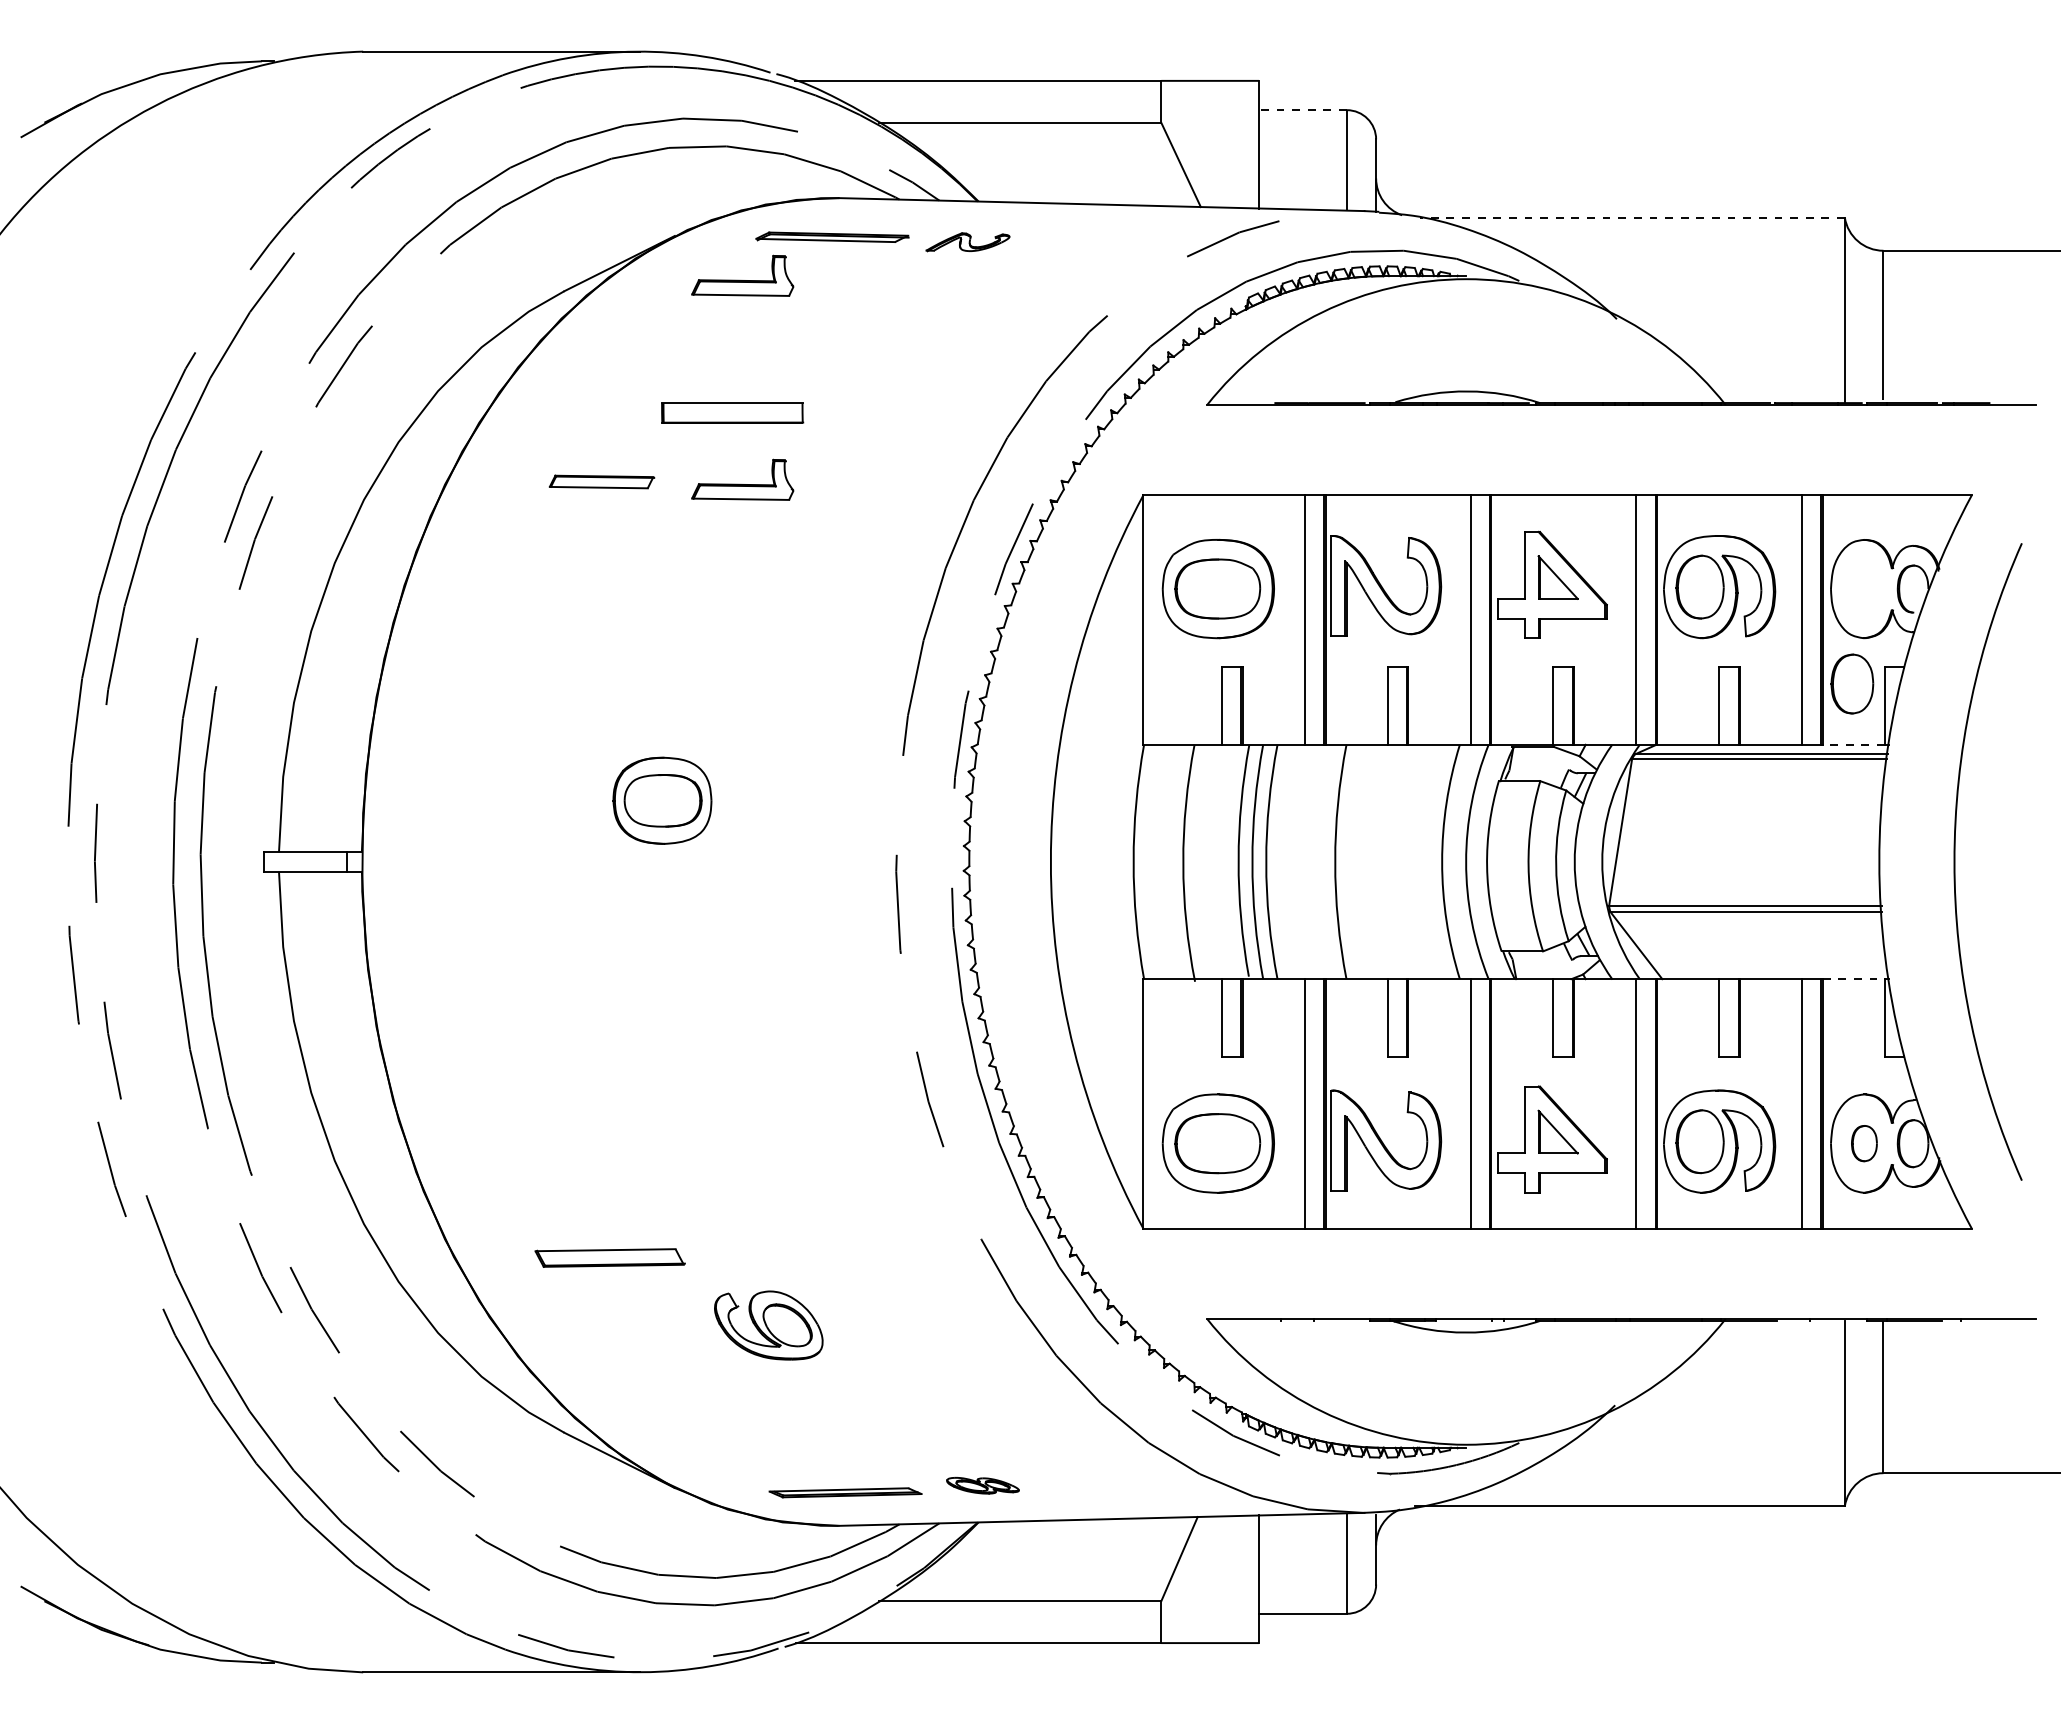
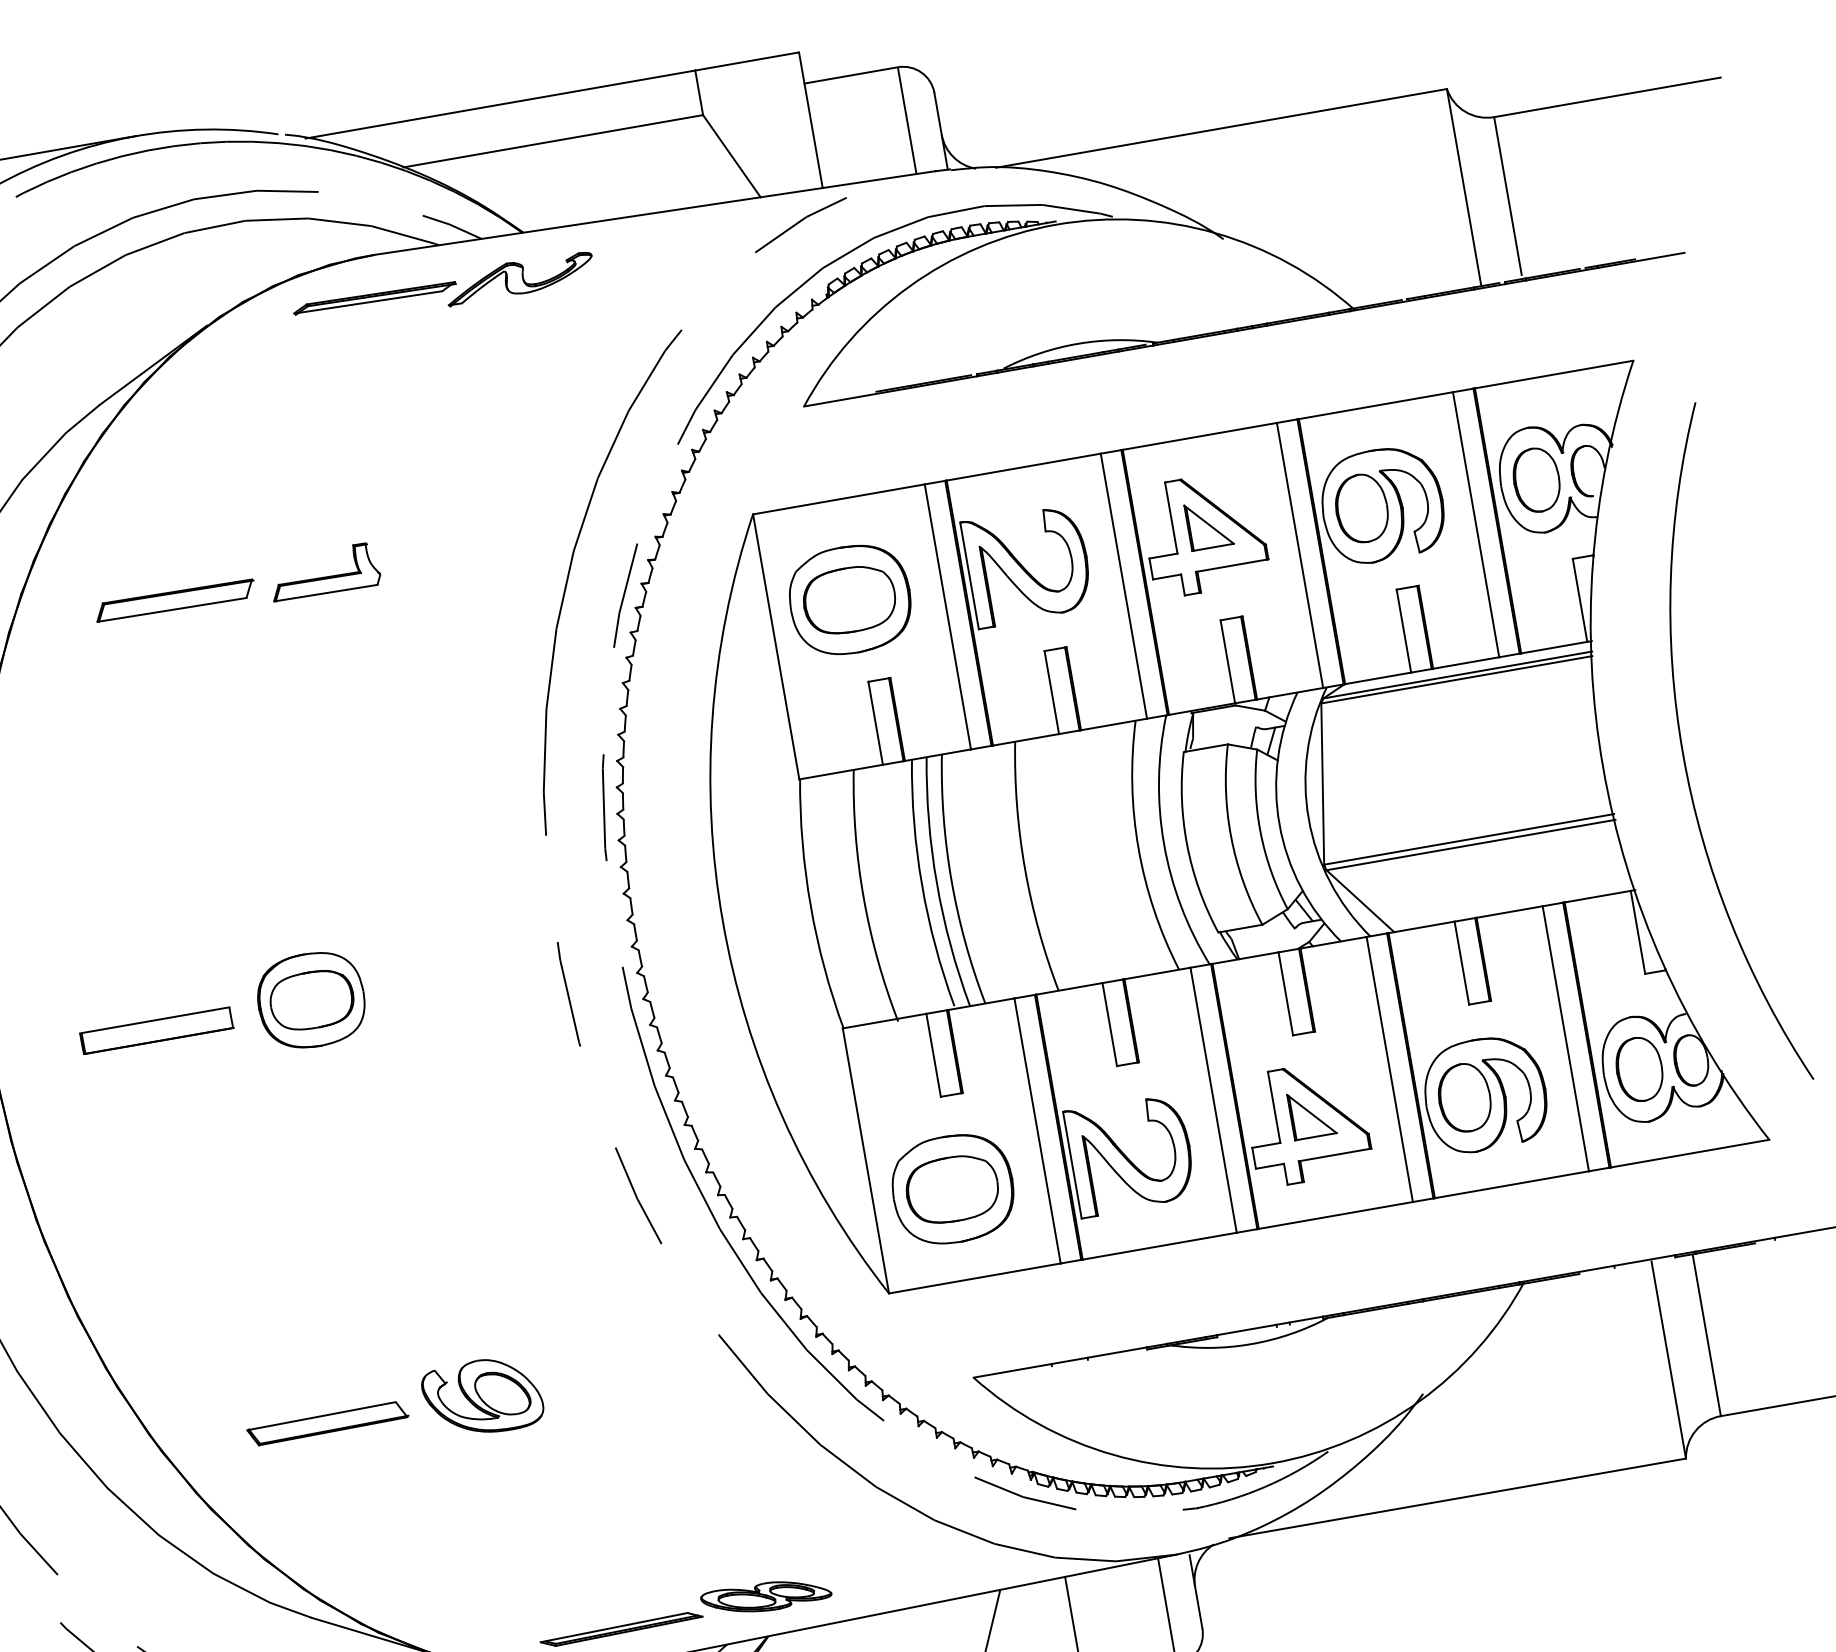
line: (1302, 110) -> (850, 75), dashed -> solid
line: (1632, 217) -> (1221, 128), dashed -> solid
part: (967, 242) -> (519, 278), size x1.67
part: (742, 275) -> (286, 355), removed
part: (732, 412) -> (156, 1030), moved
part: (601, 481) -> (174, 600), size x1.43
part: (1852, 683) -> (1536, 479), moved
line: (1853, 744) -> (1553, 647), dashed -> solid
part: (662, 800) -> (311, 1000), moved
line: (1854, 979) -> (1598, 896), dashed -> solid
part: (1864, 1143) -> (1639, 1069), size x1.67
part: (768, 1325) -> (482, 1397), moved
part: (982, 1485) -> (765, 1596), size x1.67

